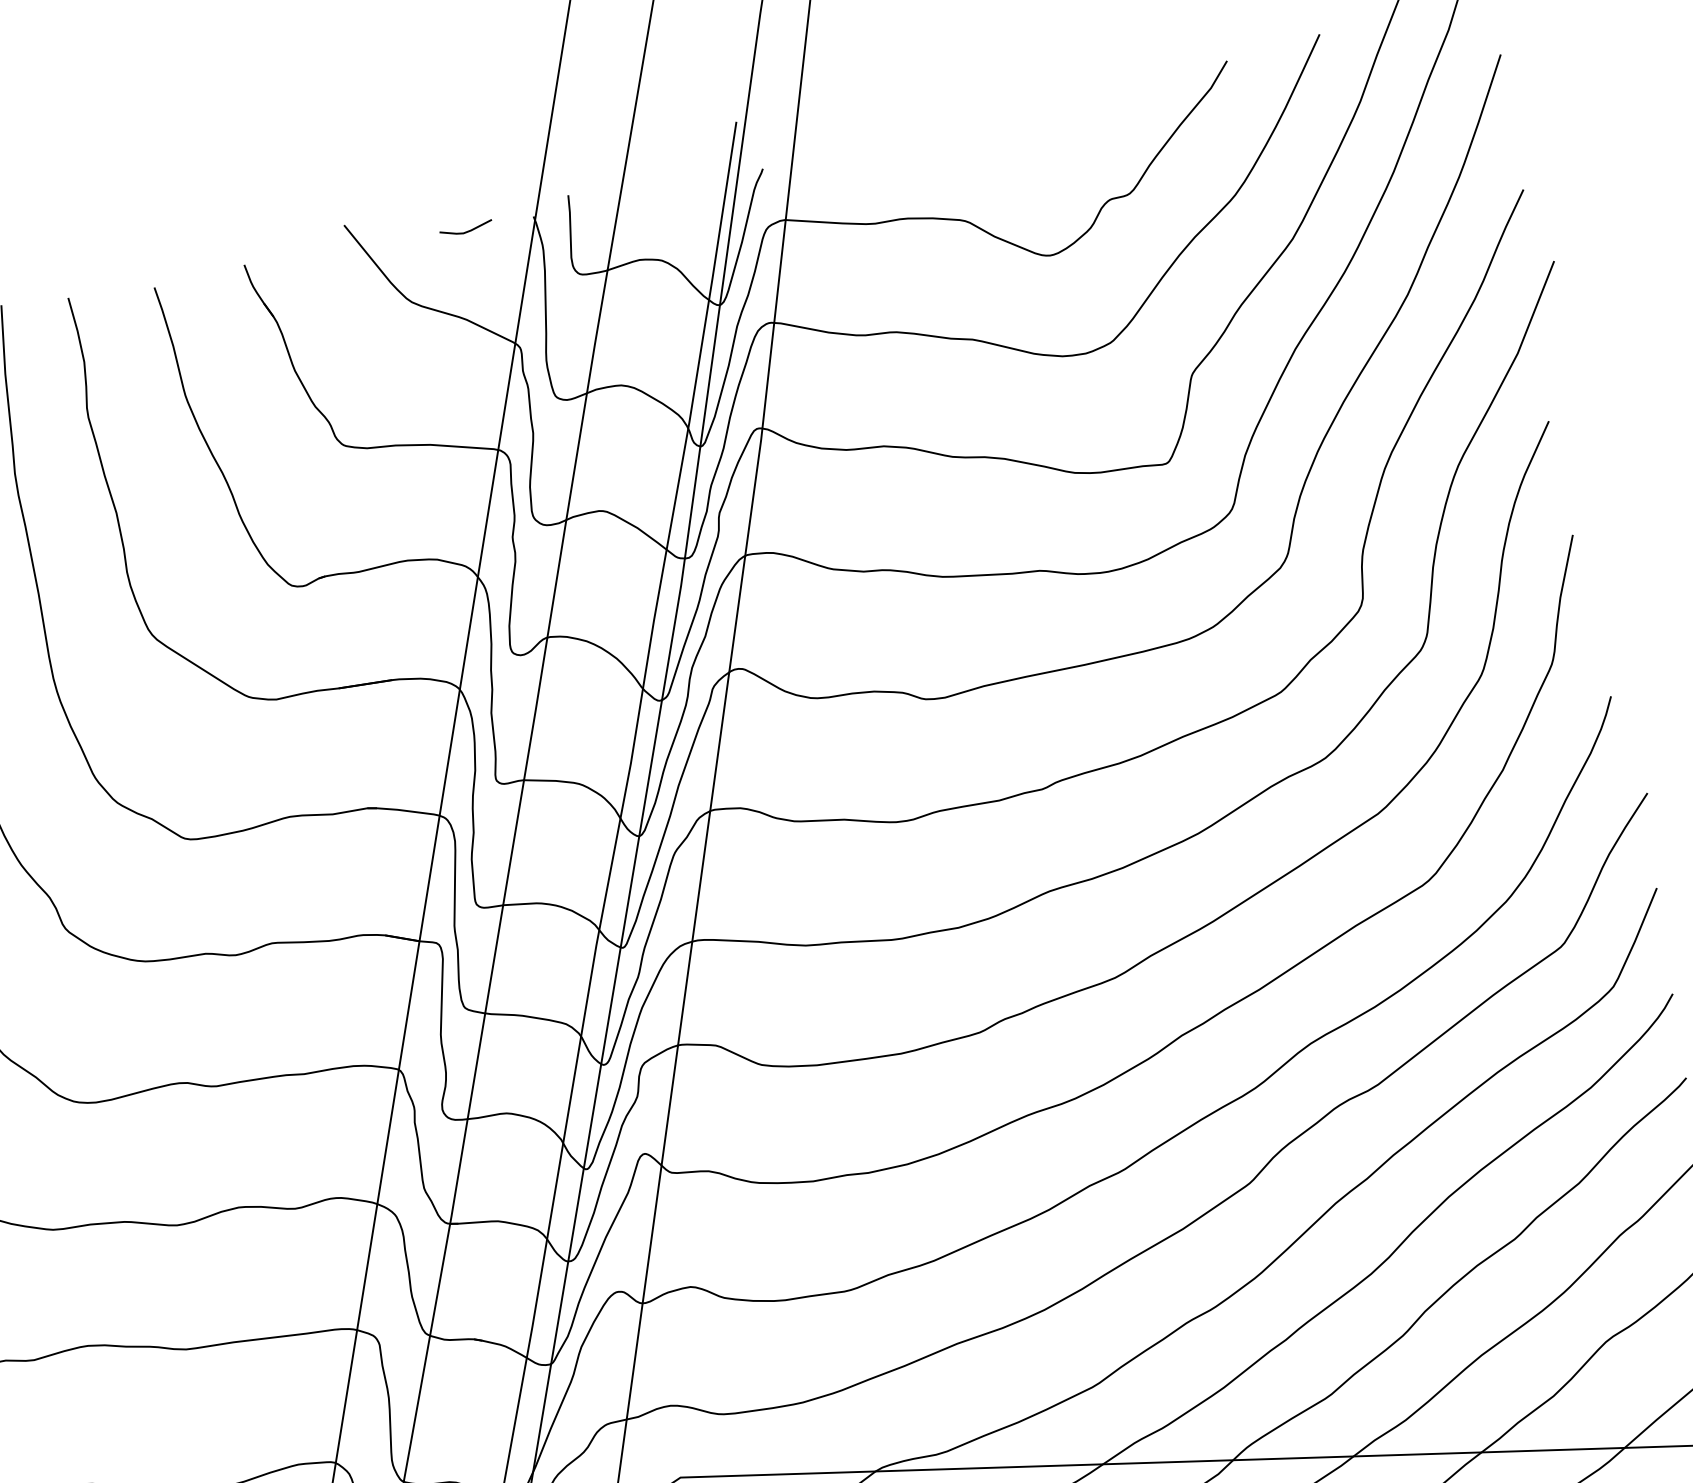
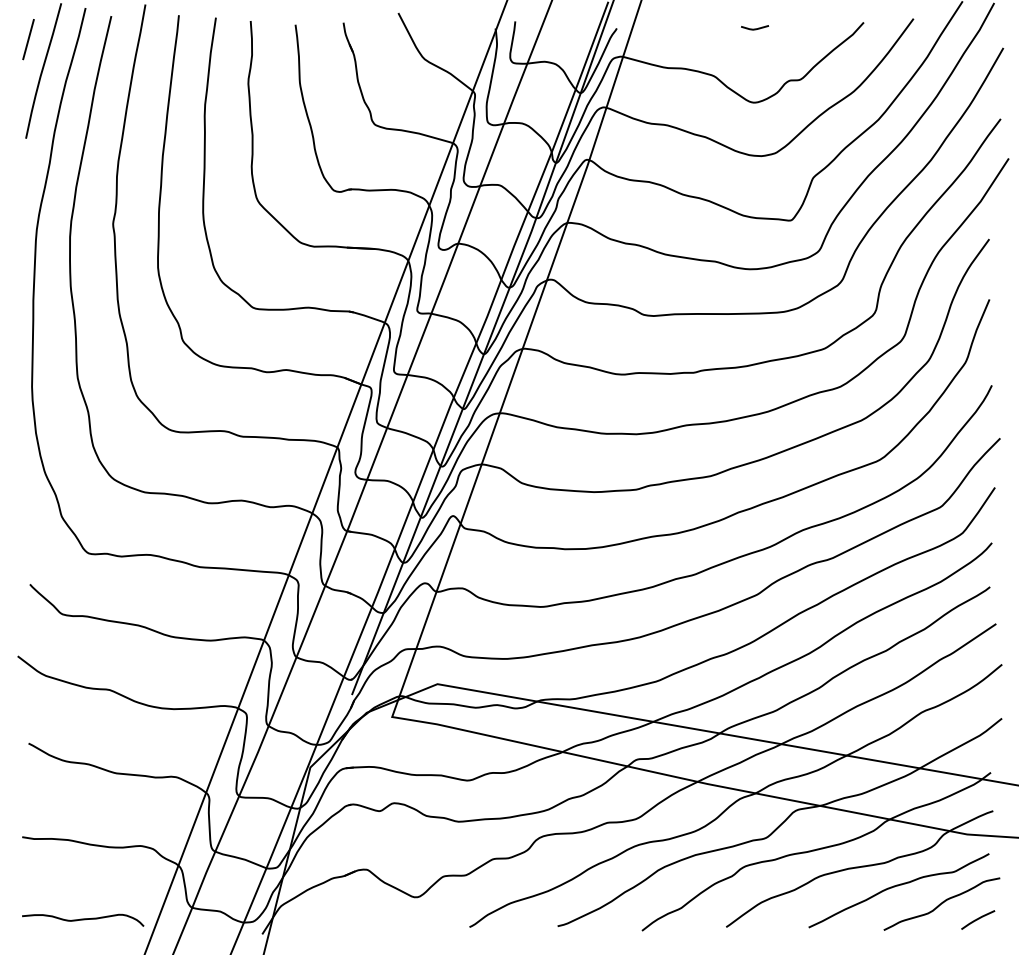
line: (467, 230) -> (755, 28), moved

